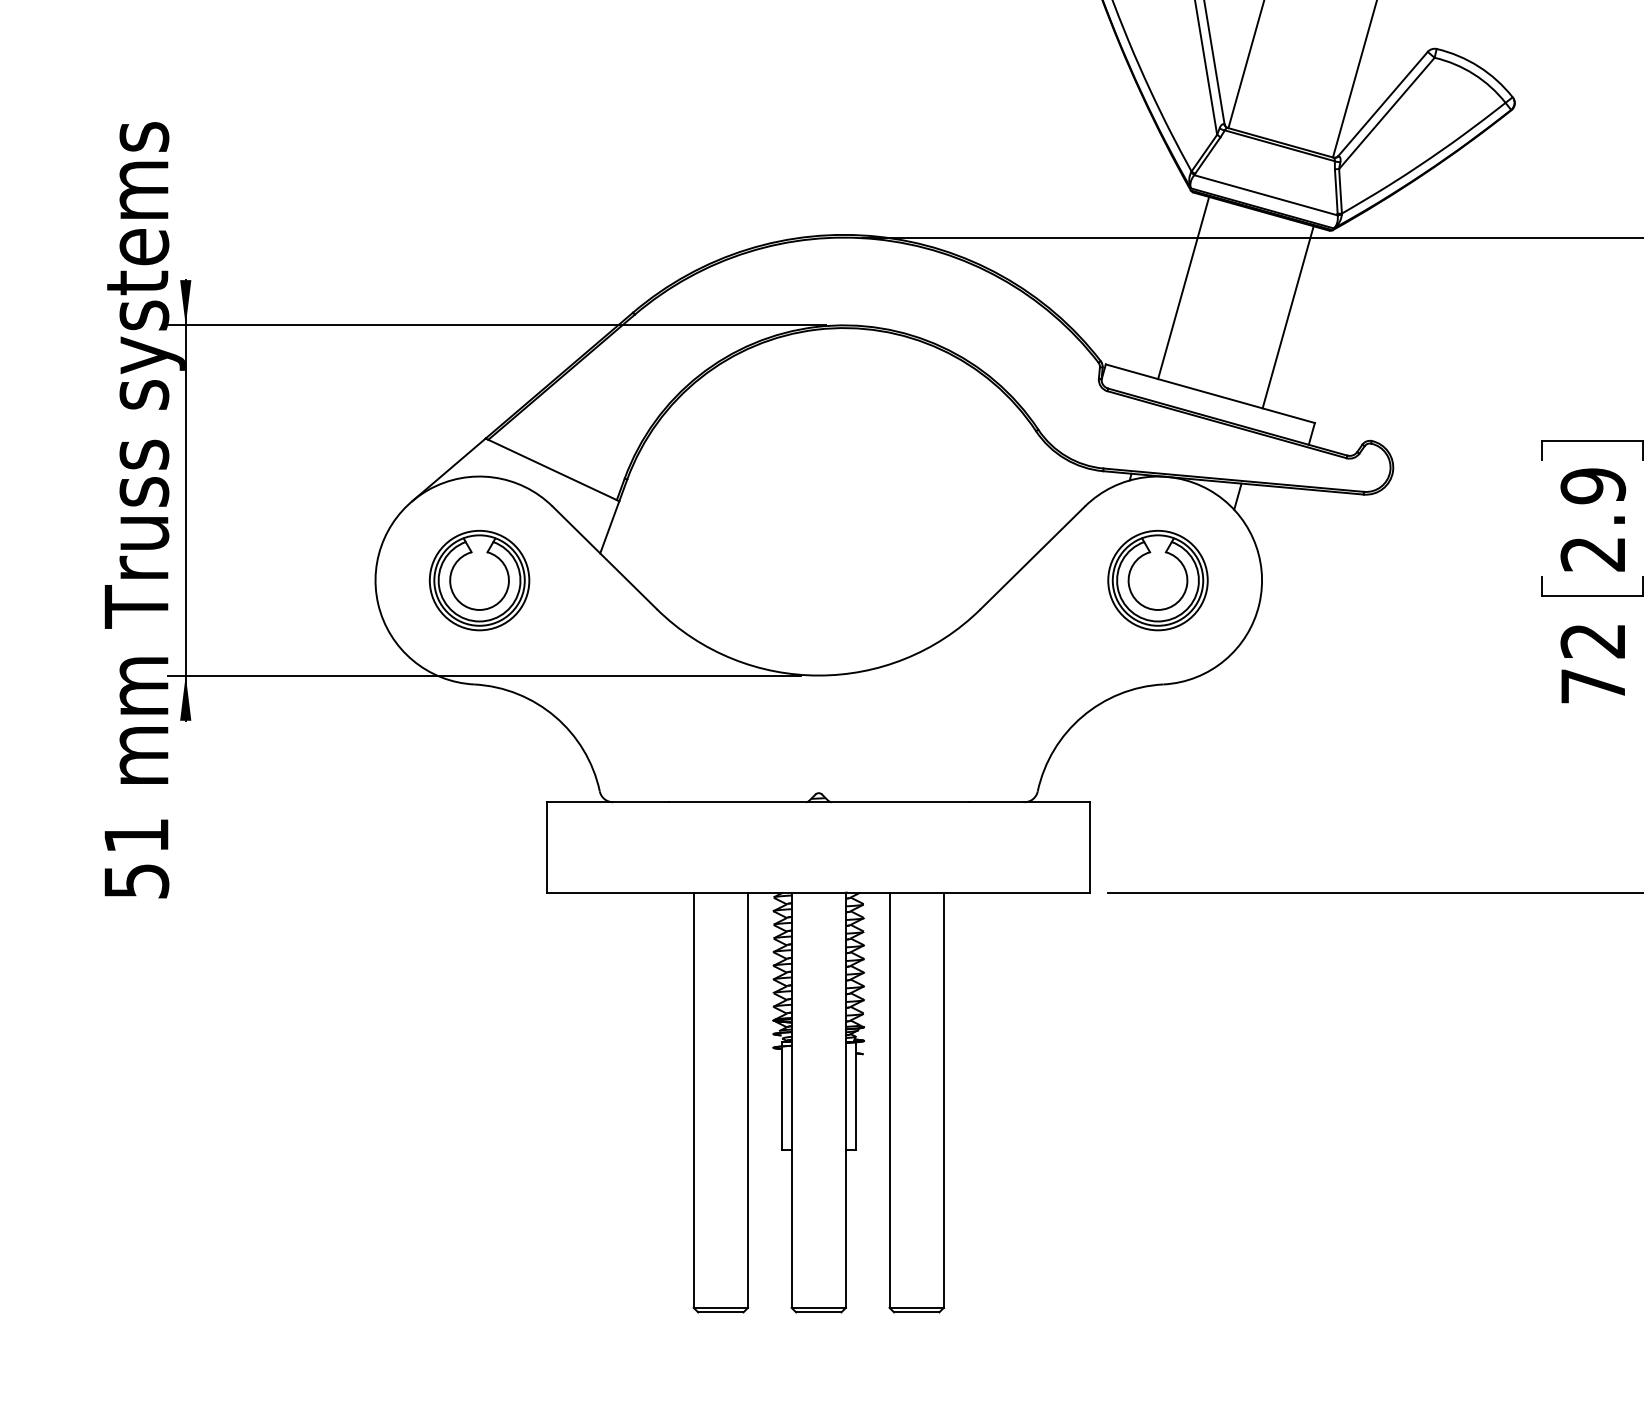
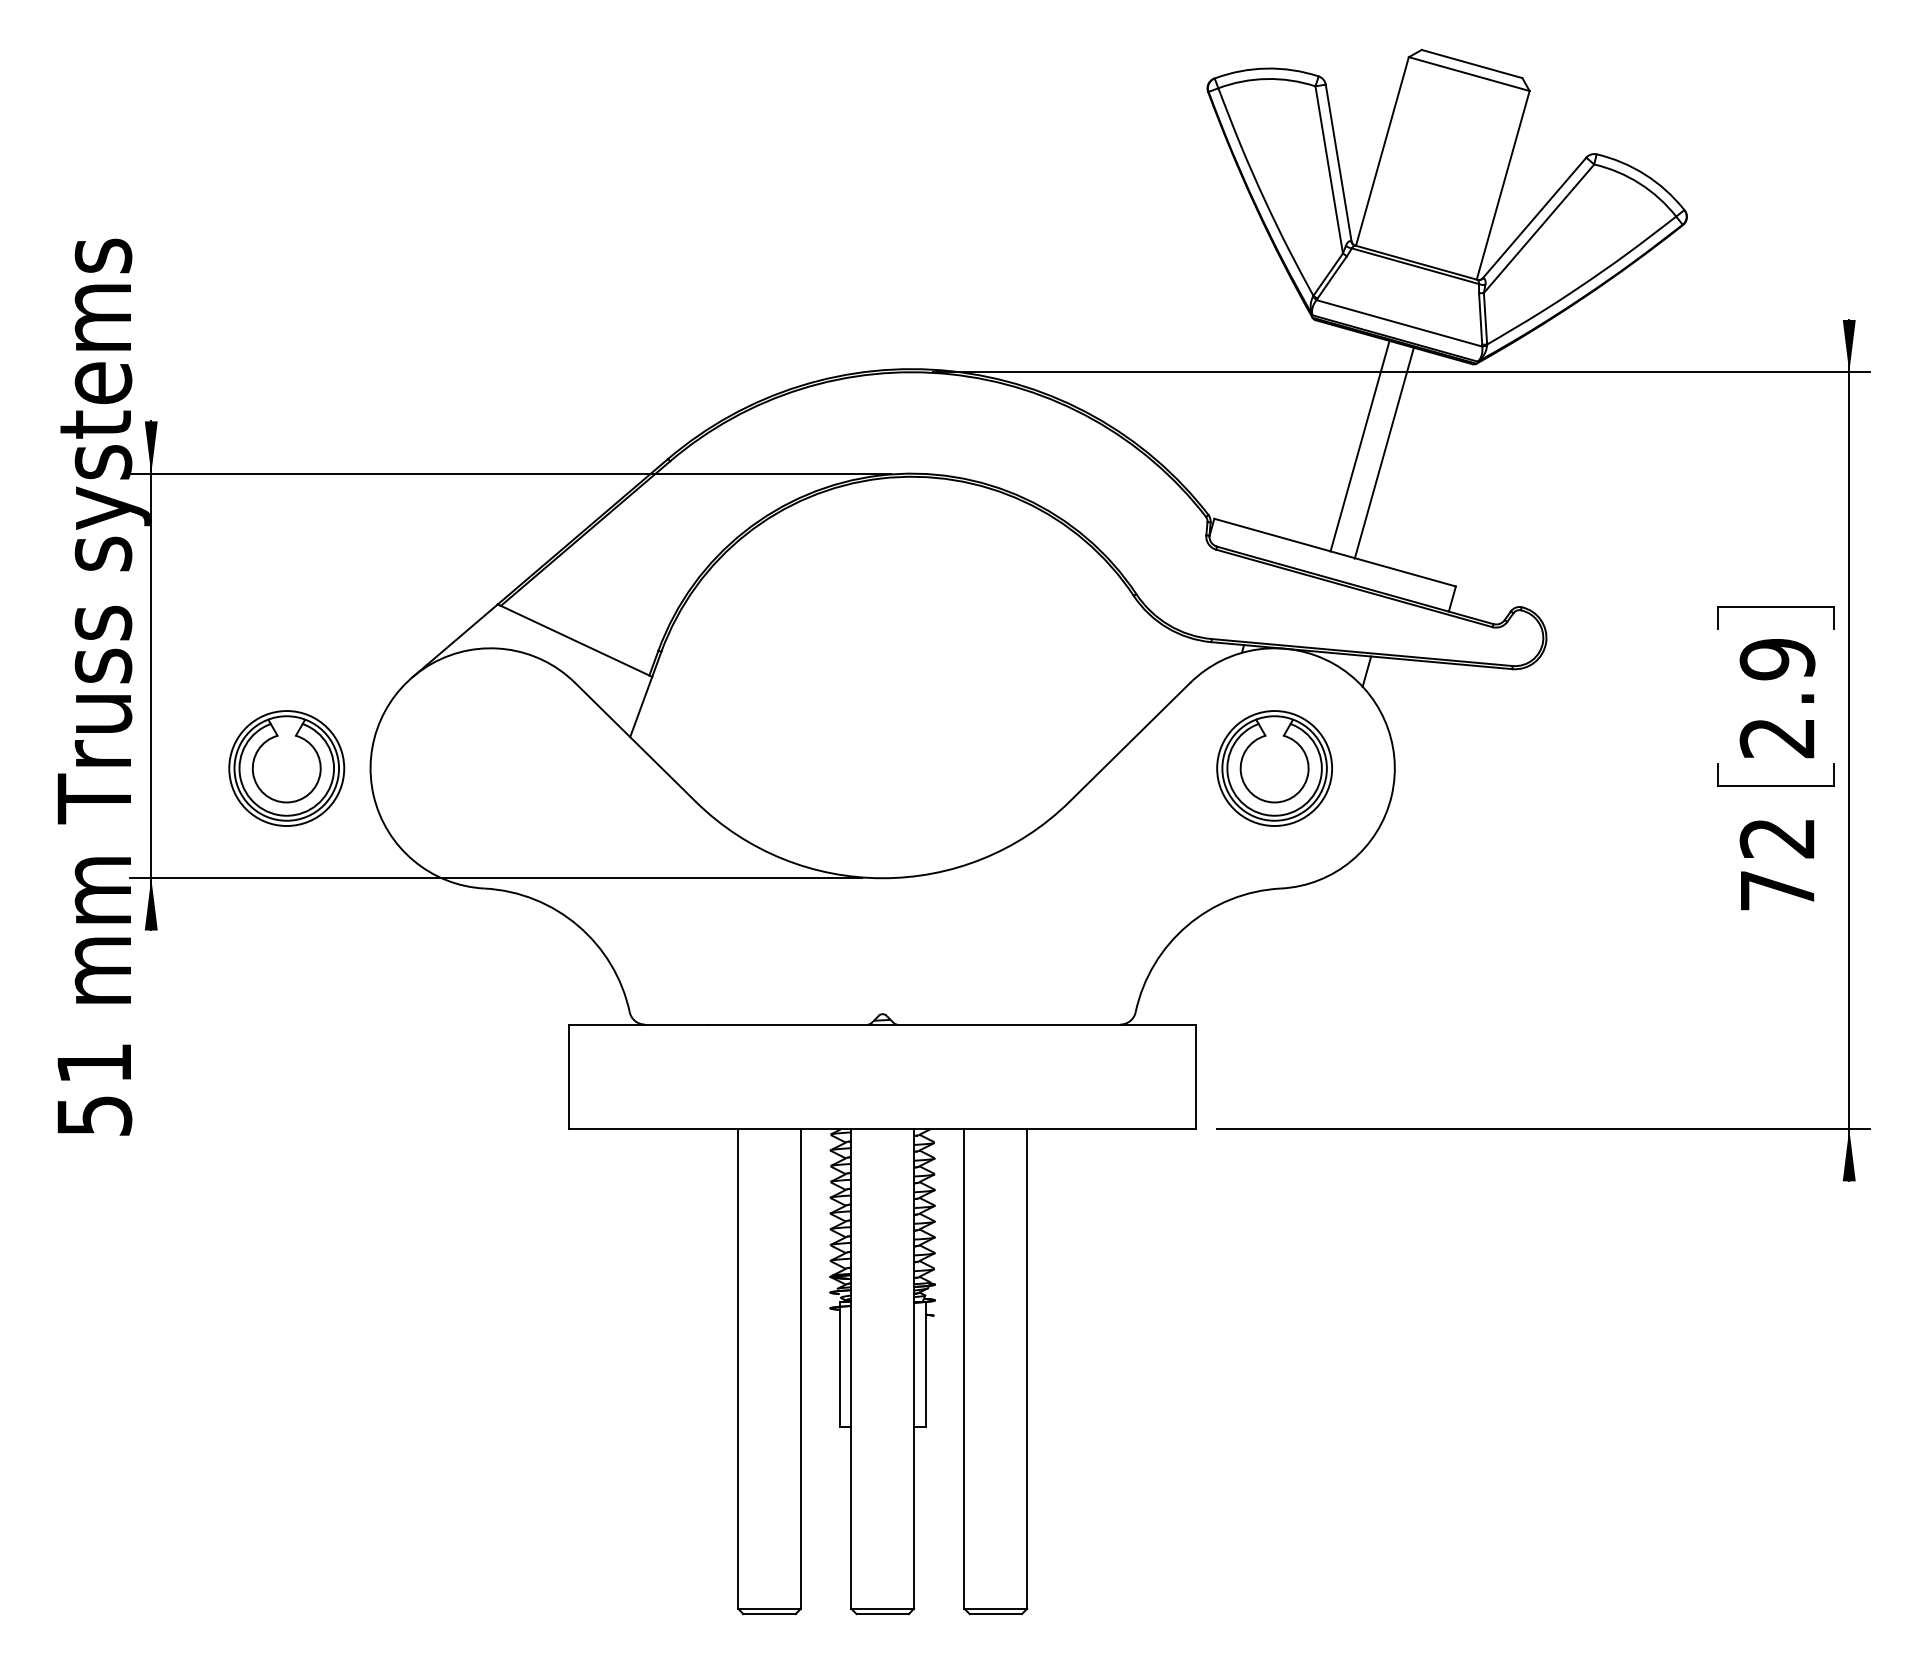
line: (1182, 288) -> (1383, 453), moved
line: (1287, 317) -> (1359, 446), moved
part: (479, 580) -> (286, 768), moved

